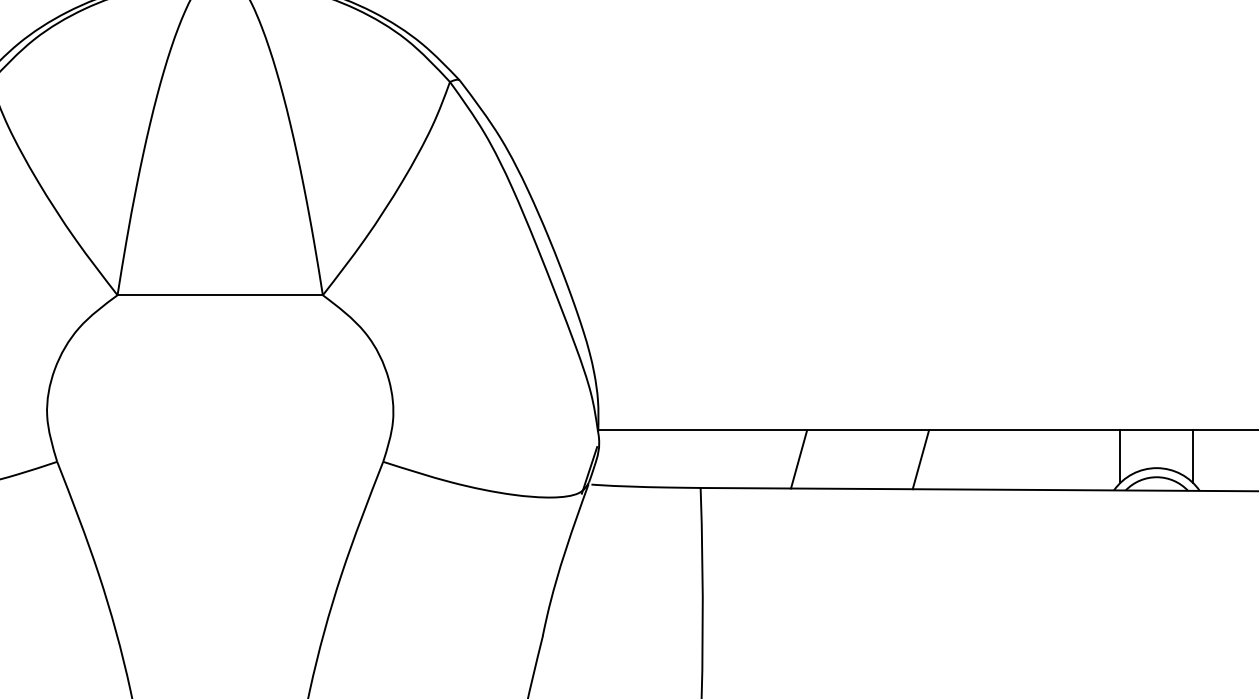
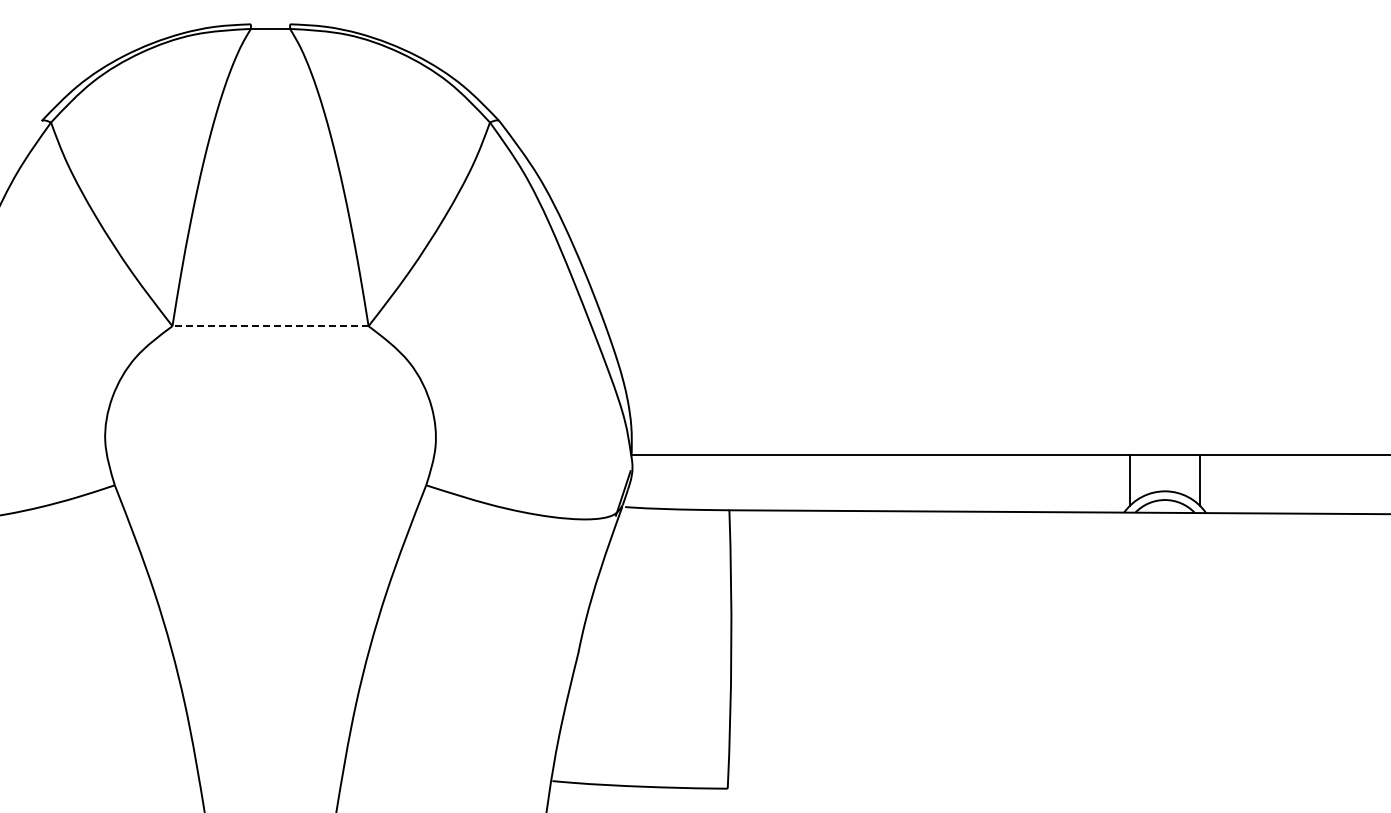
line: (220, 295) -> (270, 326), solid -> dashed
line: (799, 458) -> (823, 482), removed
line: (920, 459) -> (939, 483), removed

